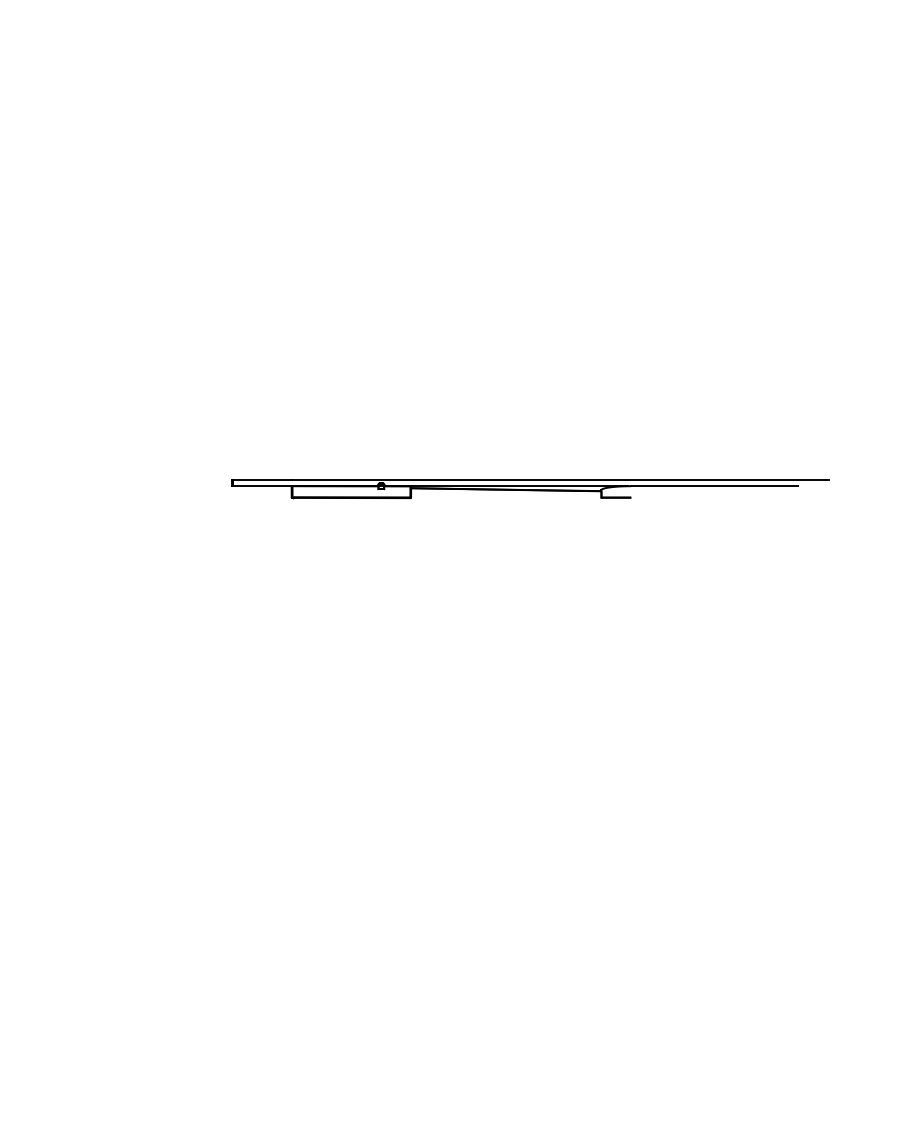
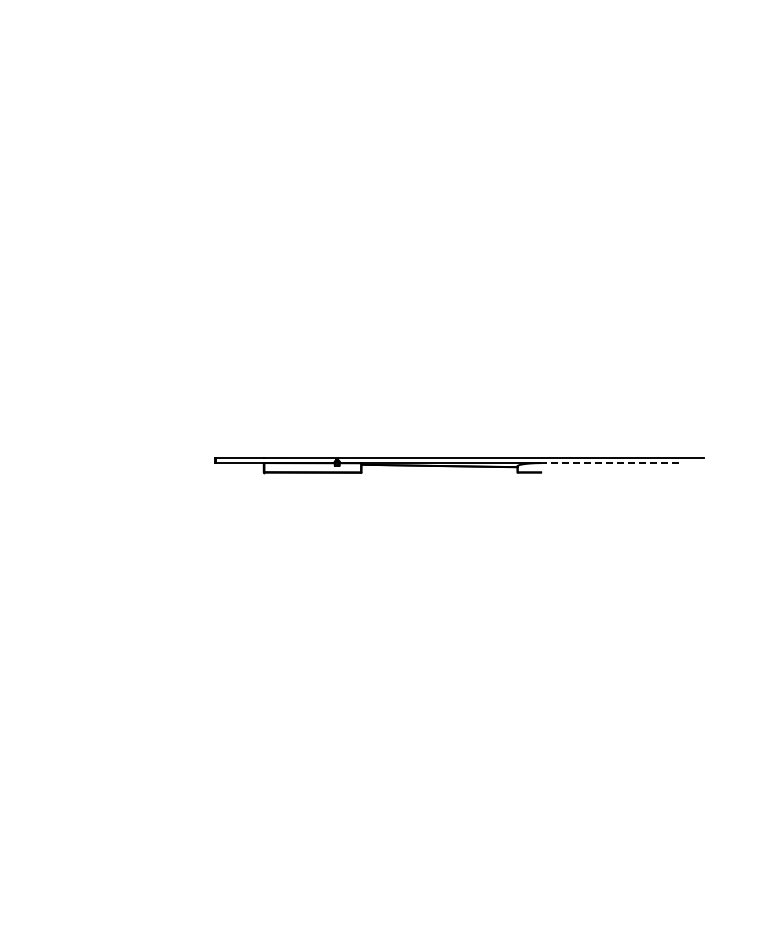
line: (714, 486) -> (610, 463), solid -> dashed

